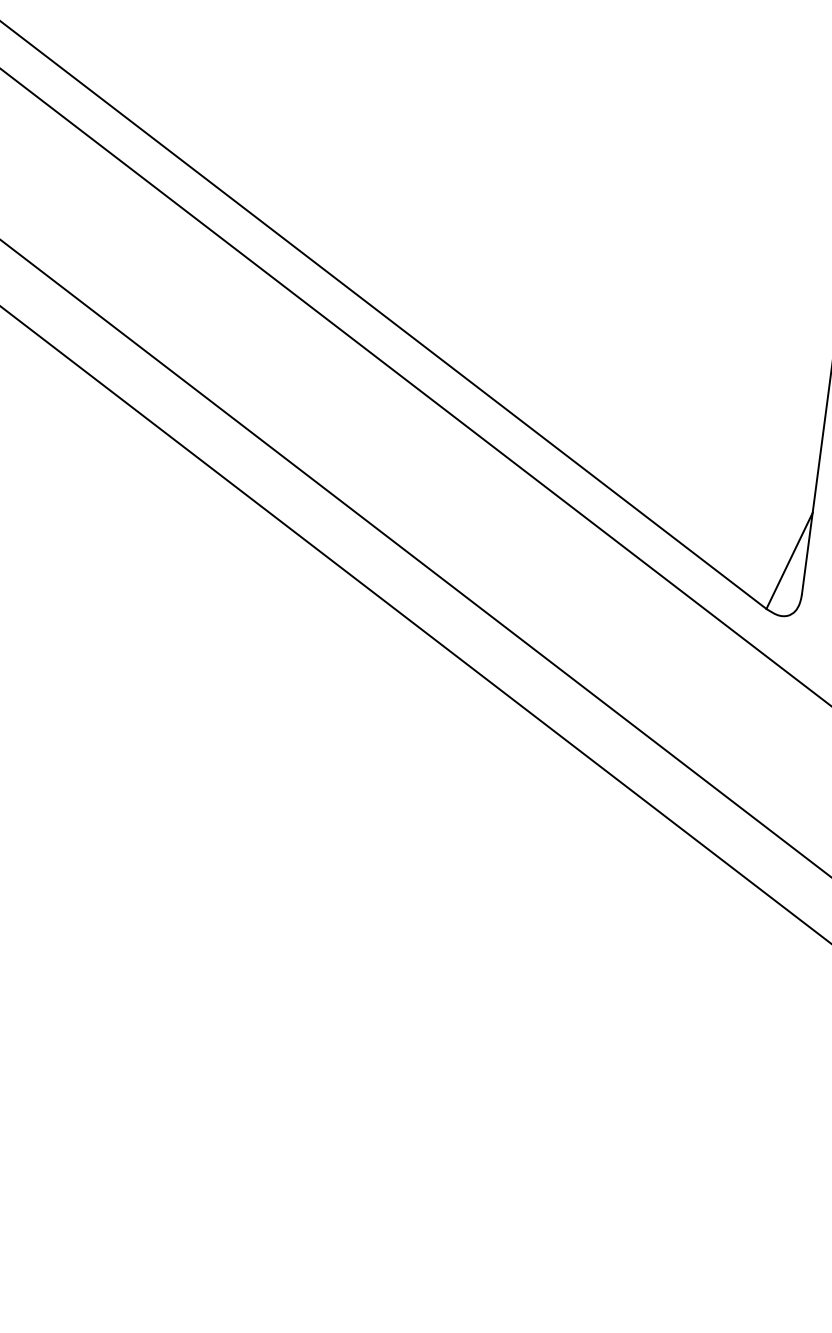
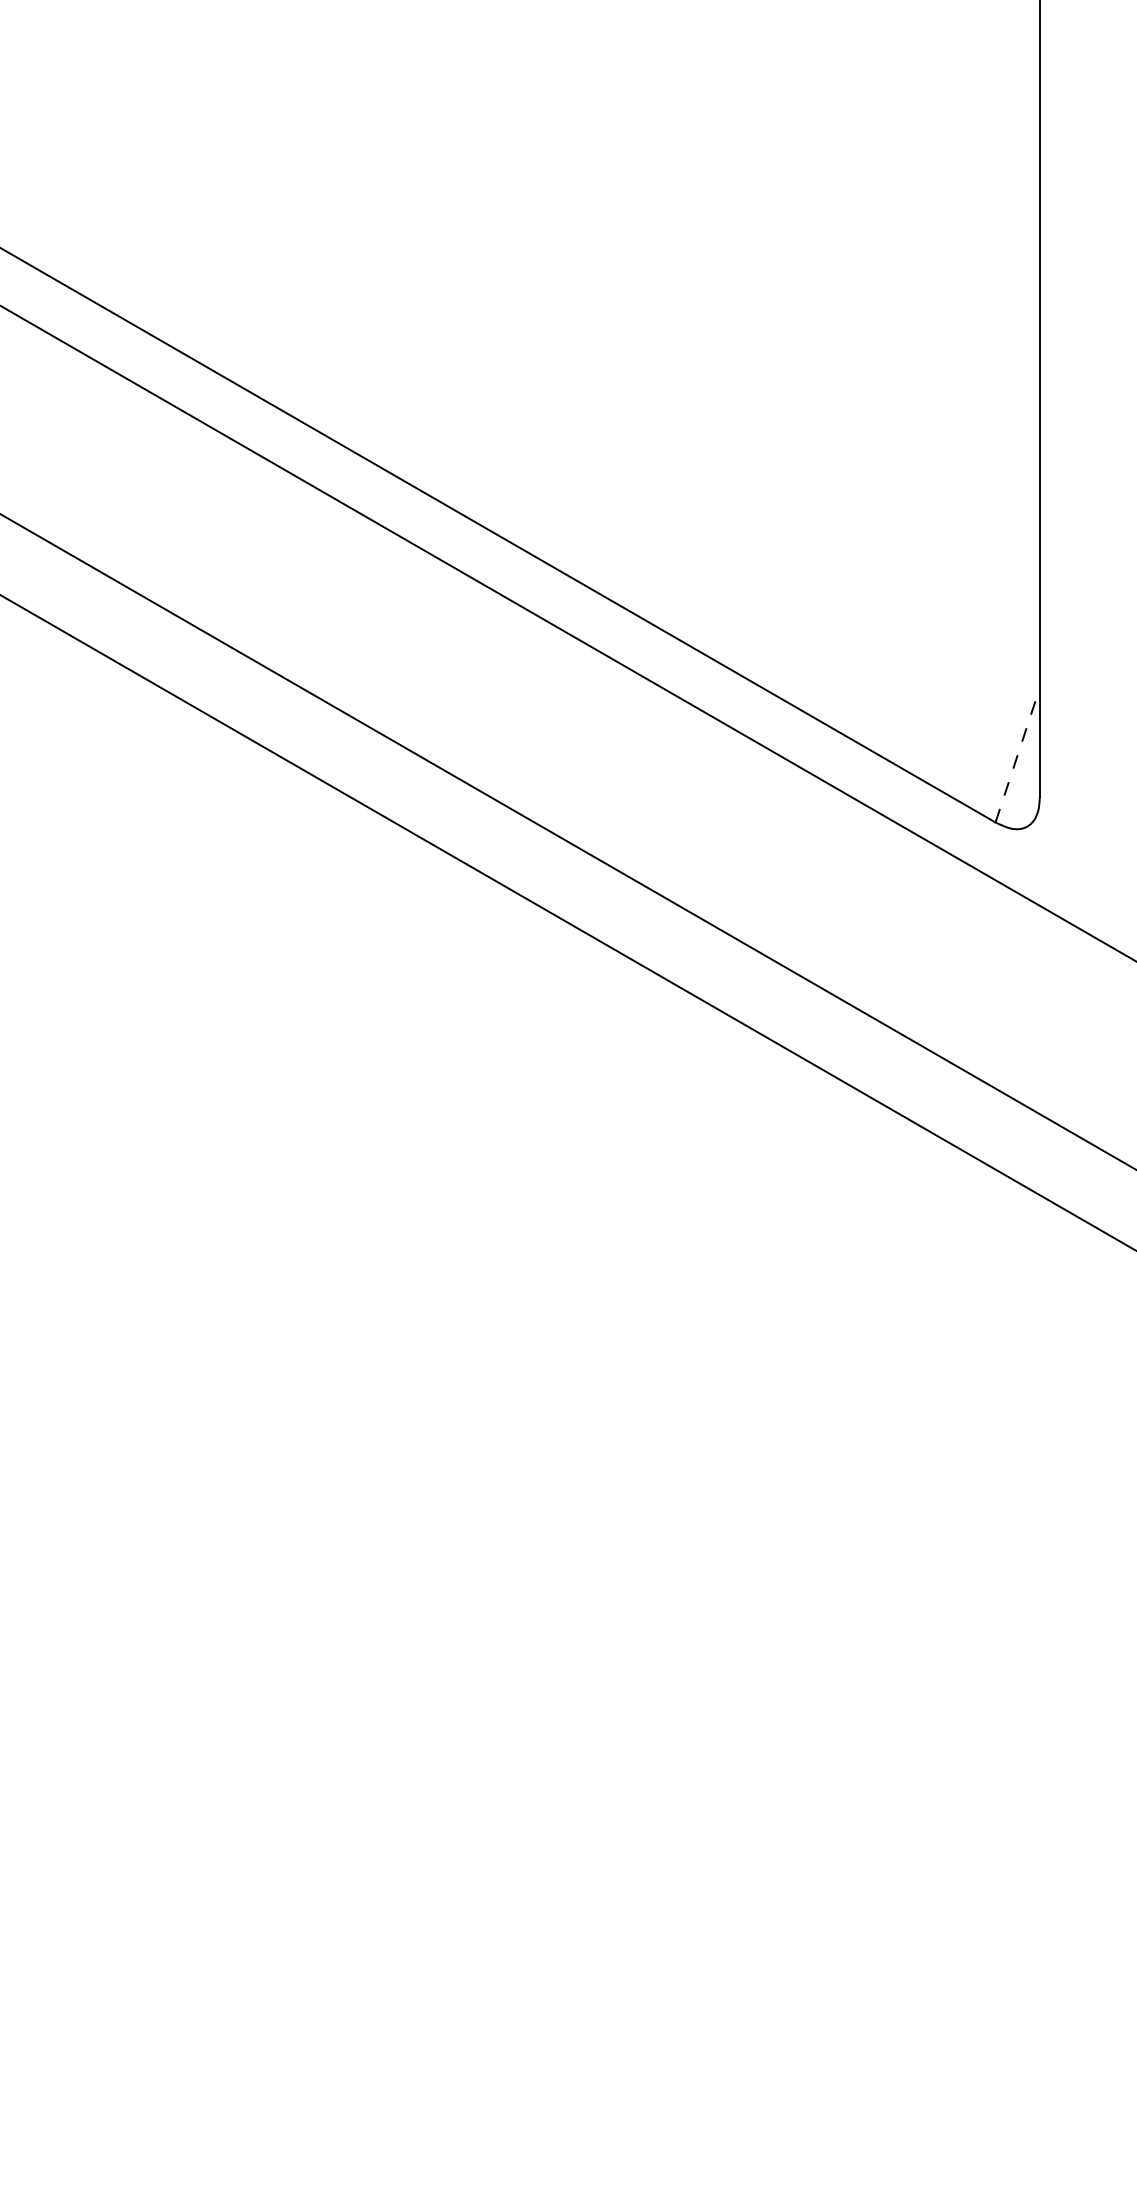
line: (789, 561) -> (1017, 755), solid -> dashed

